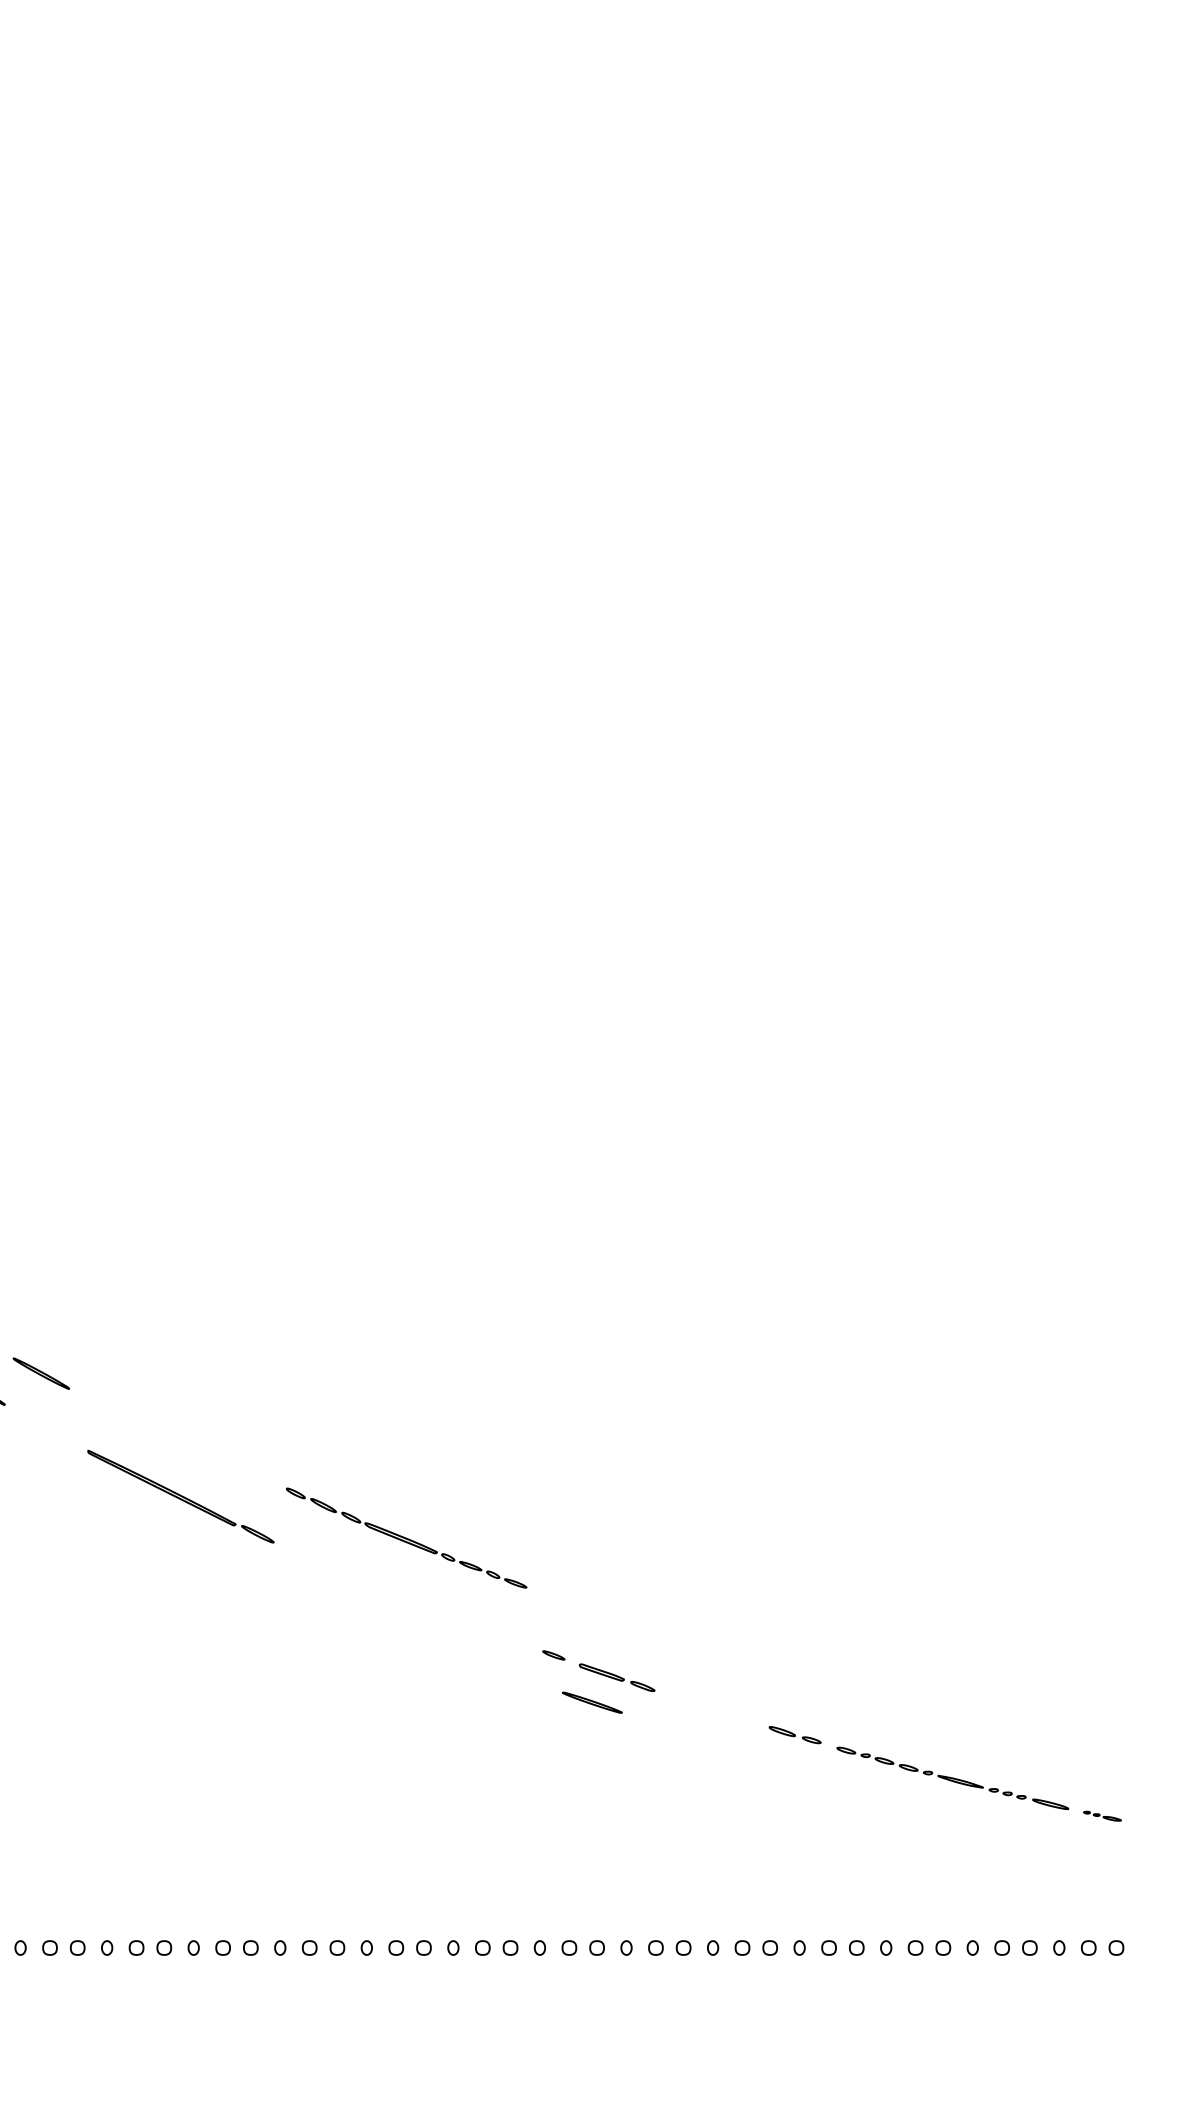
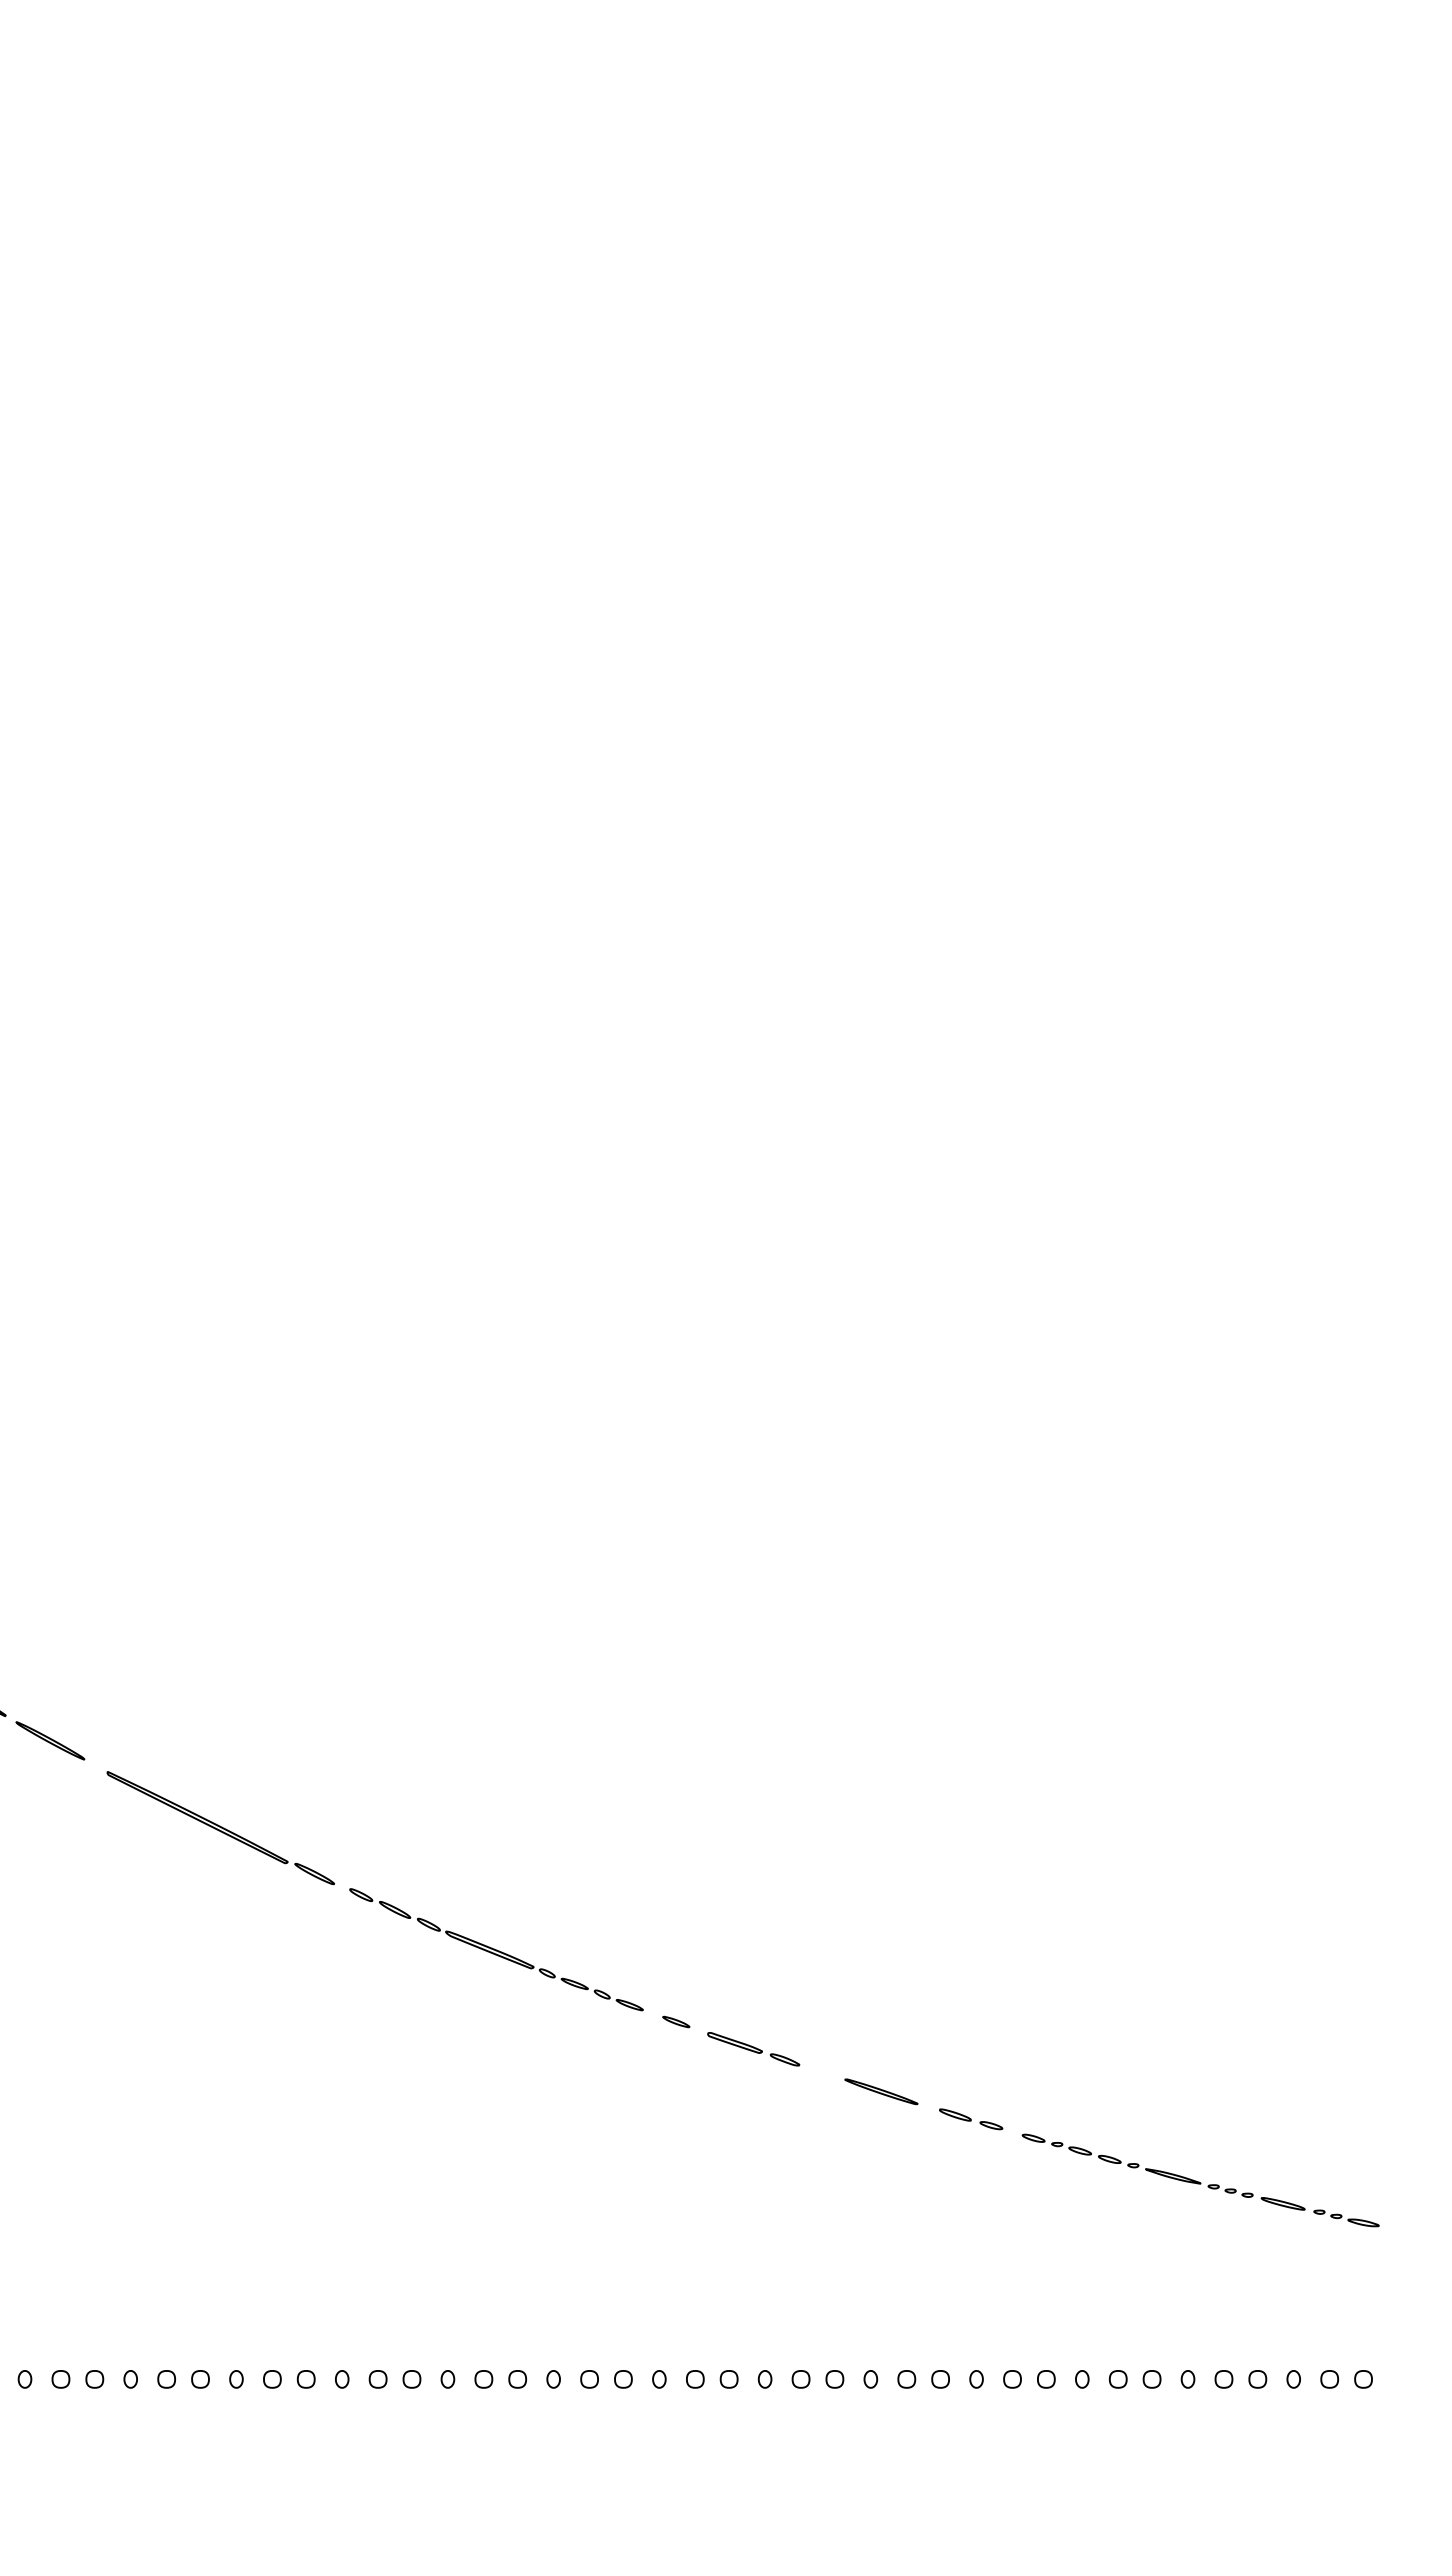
part: (41, 1373) -> (50, 1740), moved
part: (406, 1537) -> (496, 1949), moved
part: (592, 1702) -> (881, 2091), moved
part: (1102, 1816) -> (1346, 2218), size x1.43

